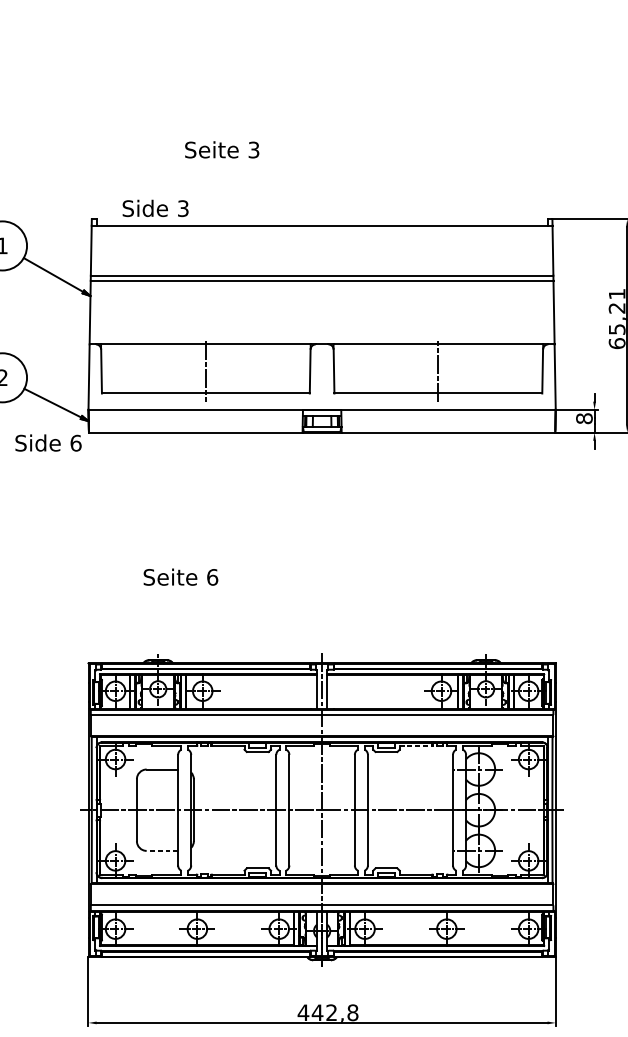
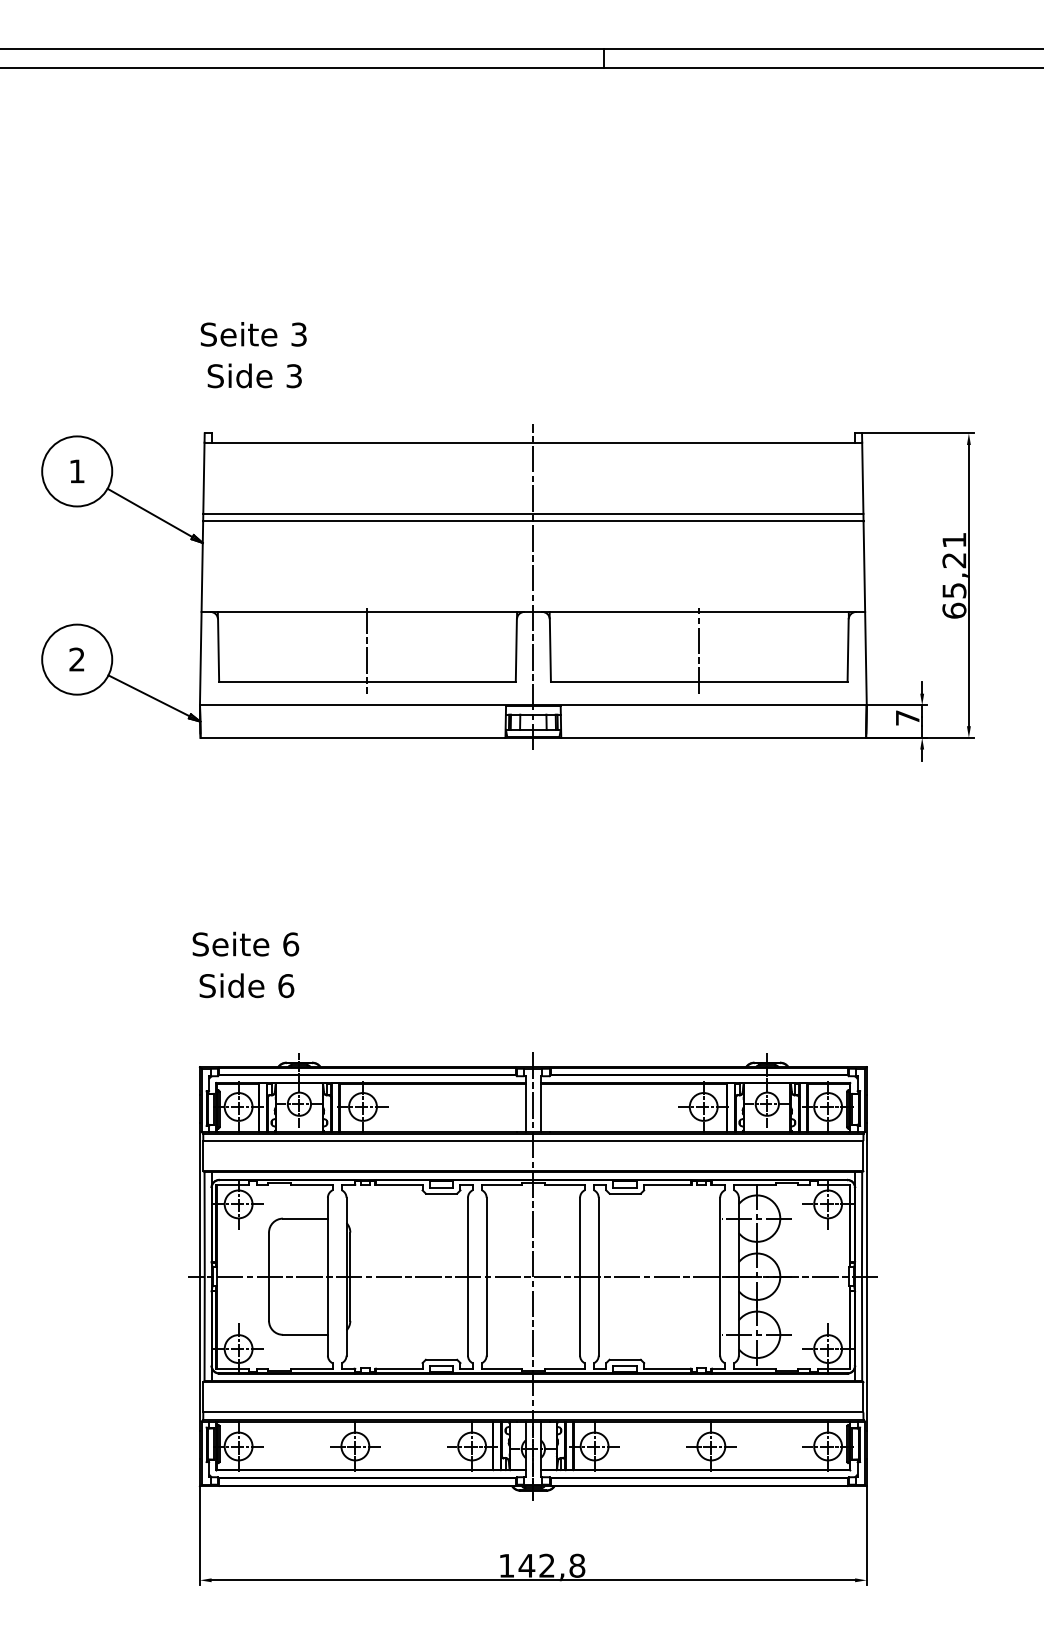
text: (222, 149) -> (253, 334), moved
text: (155, 208) -> (254, 375), moved
line: (322, 326) -> (533, 586), added
text: (584, 418) -> (907, 717), 8 -> 7
text: (48, 442) -> (246, 985), moved
text: (180, 576) -> (245, 943), moved
line: (416, 745) -> (667, 1184), dashed -> solid
line: (161, 850) -> (304, 1334), dashed -> solid
text: (303, 1012) -> (506, 1565), 442,8 -> 142,8

